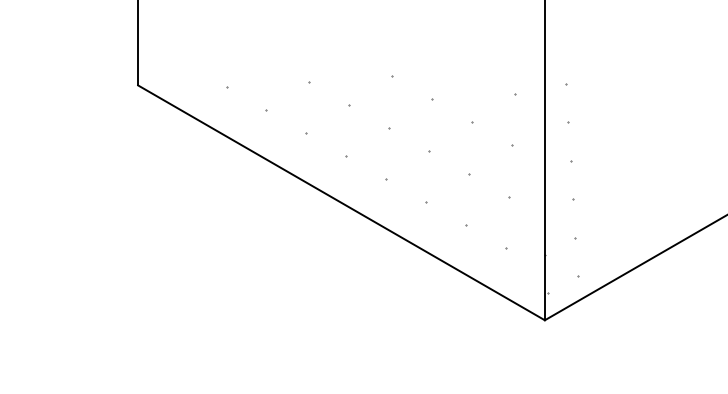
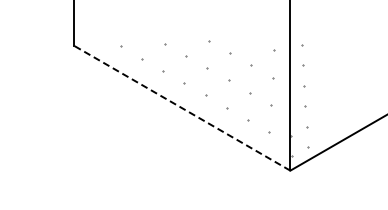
line: (340, 201) -> (181, 107), solid -> dashed

